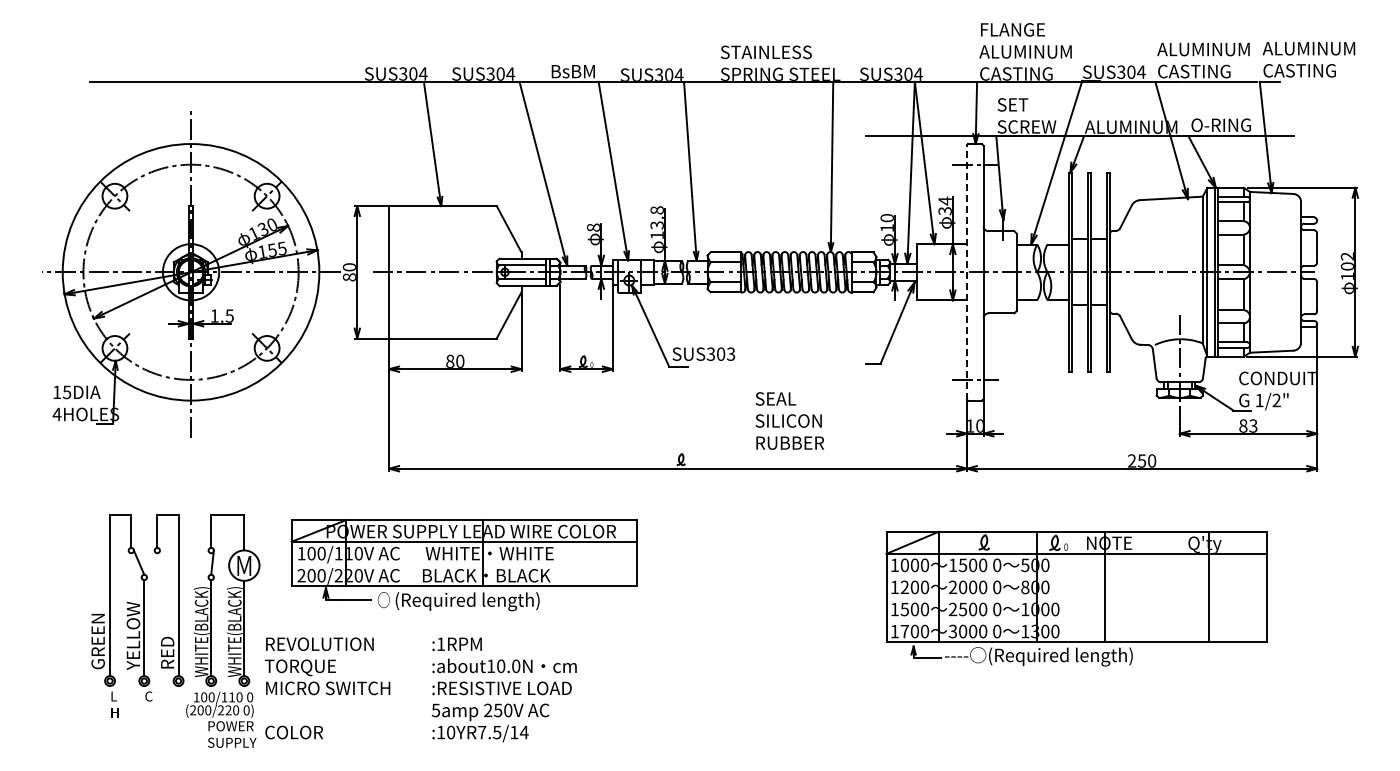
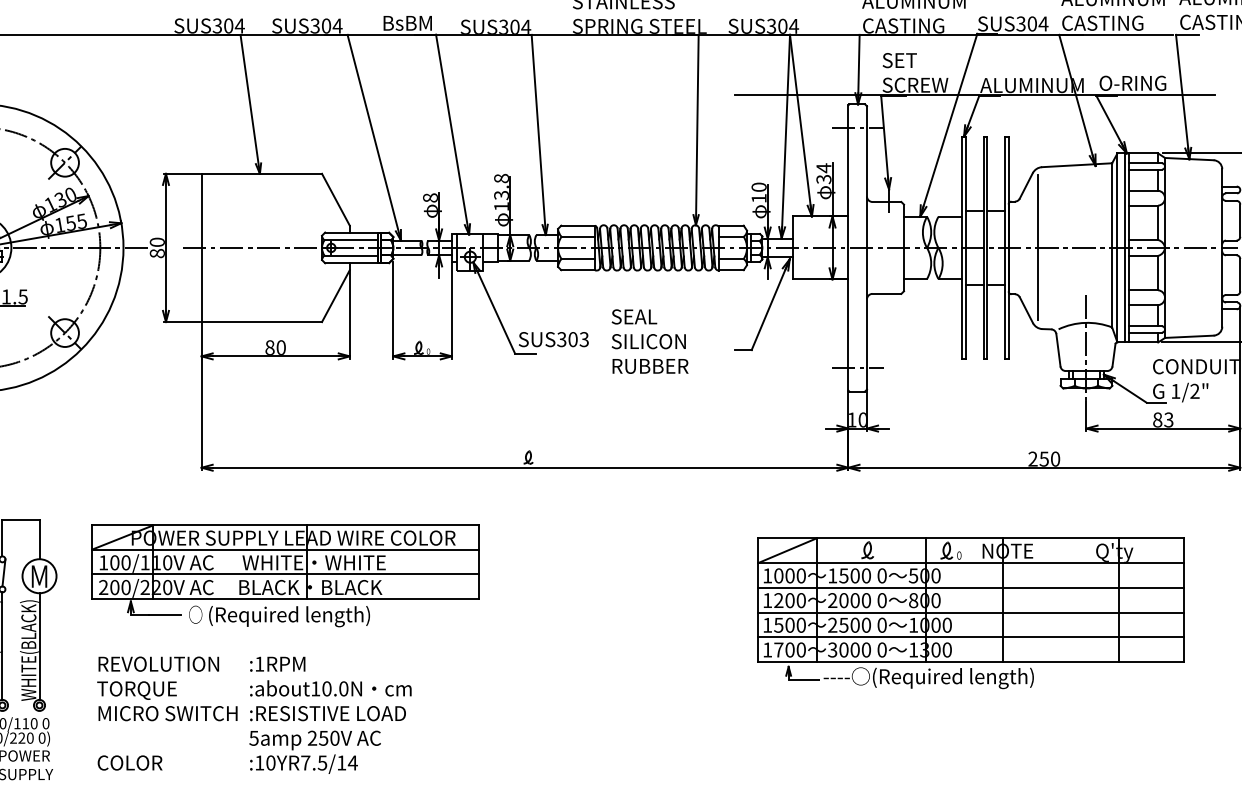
line: (967, 271) -> (848, 247), dashed -> solid
line: (1136, 272) -> (1038, 248), added
text: (789, 420) -> (649, 341), moved
line: (463, 563) -> (284, 573), added
line: (1076, 575) -> (970, 587), added
line: (1076, 598) -> (970, 613), added
line: (1076, 620) -> (970, 637), added
text: (327, 688) -> (167, 713), moved

